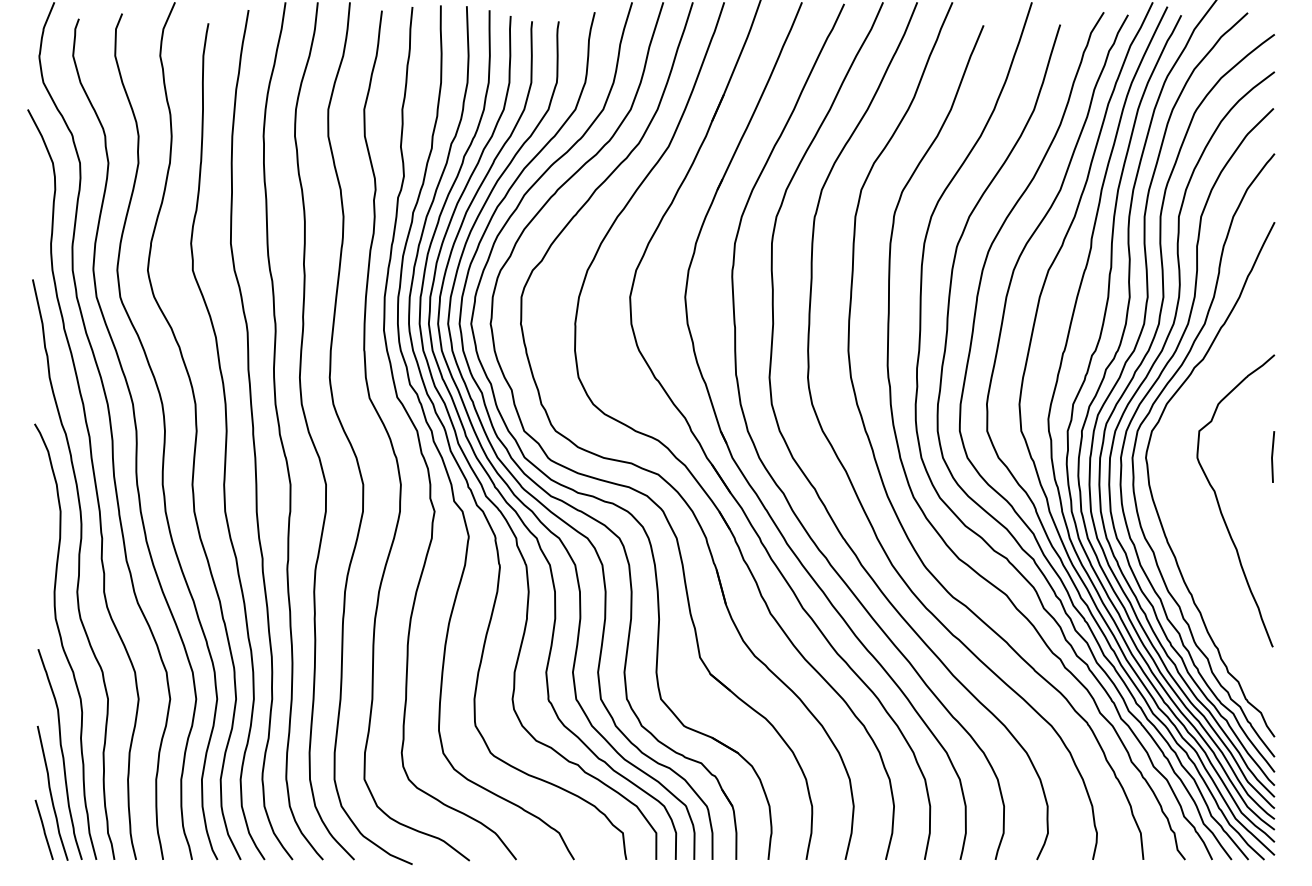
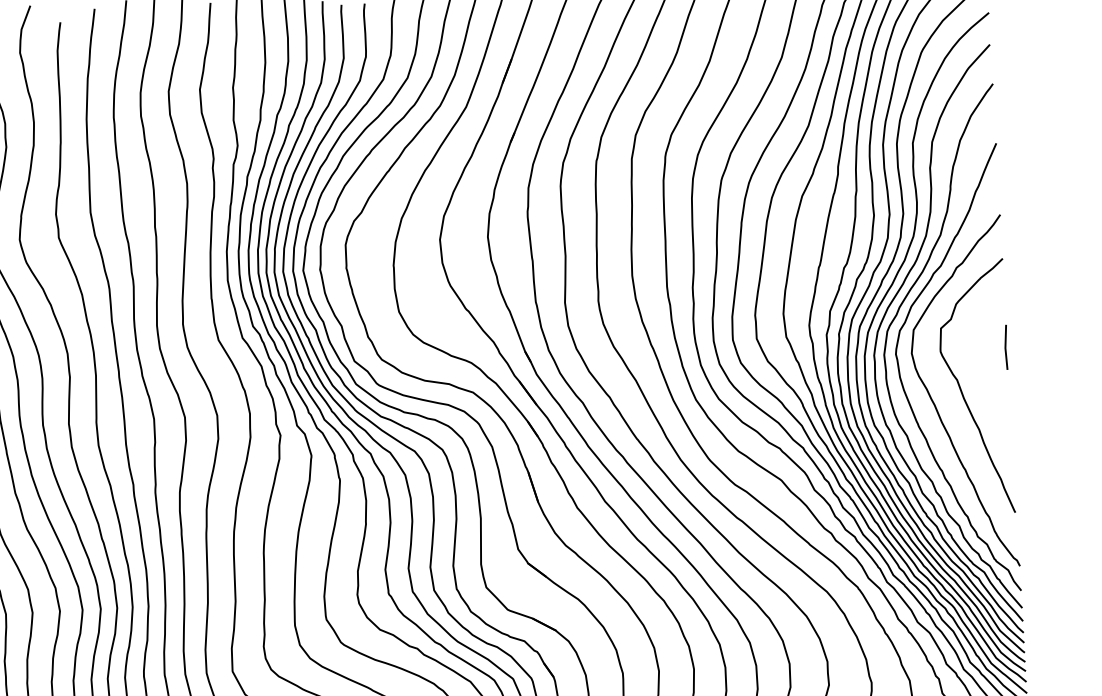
curve: (1187, 516) -> (934, 403), added

